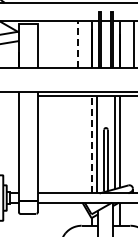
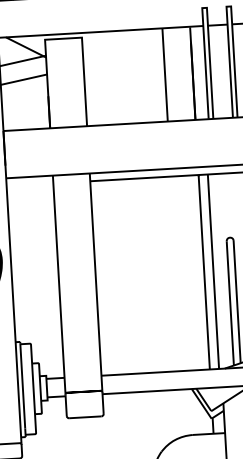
line: (78, 44) -> (165, 74), dashed -> solid
line: (92, 144) -> (205, 272), dashed -> solid

